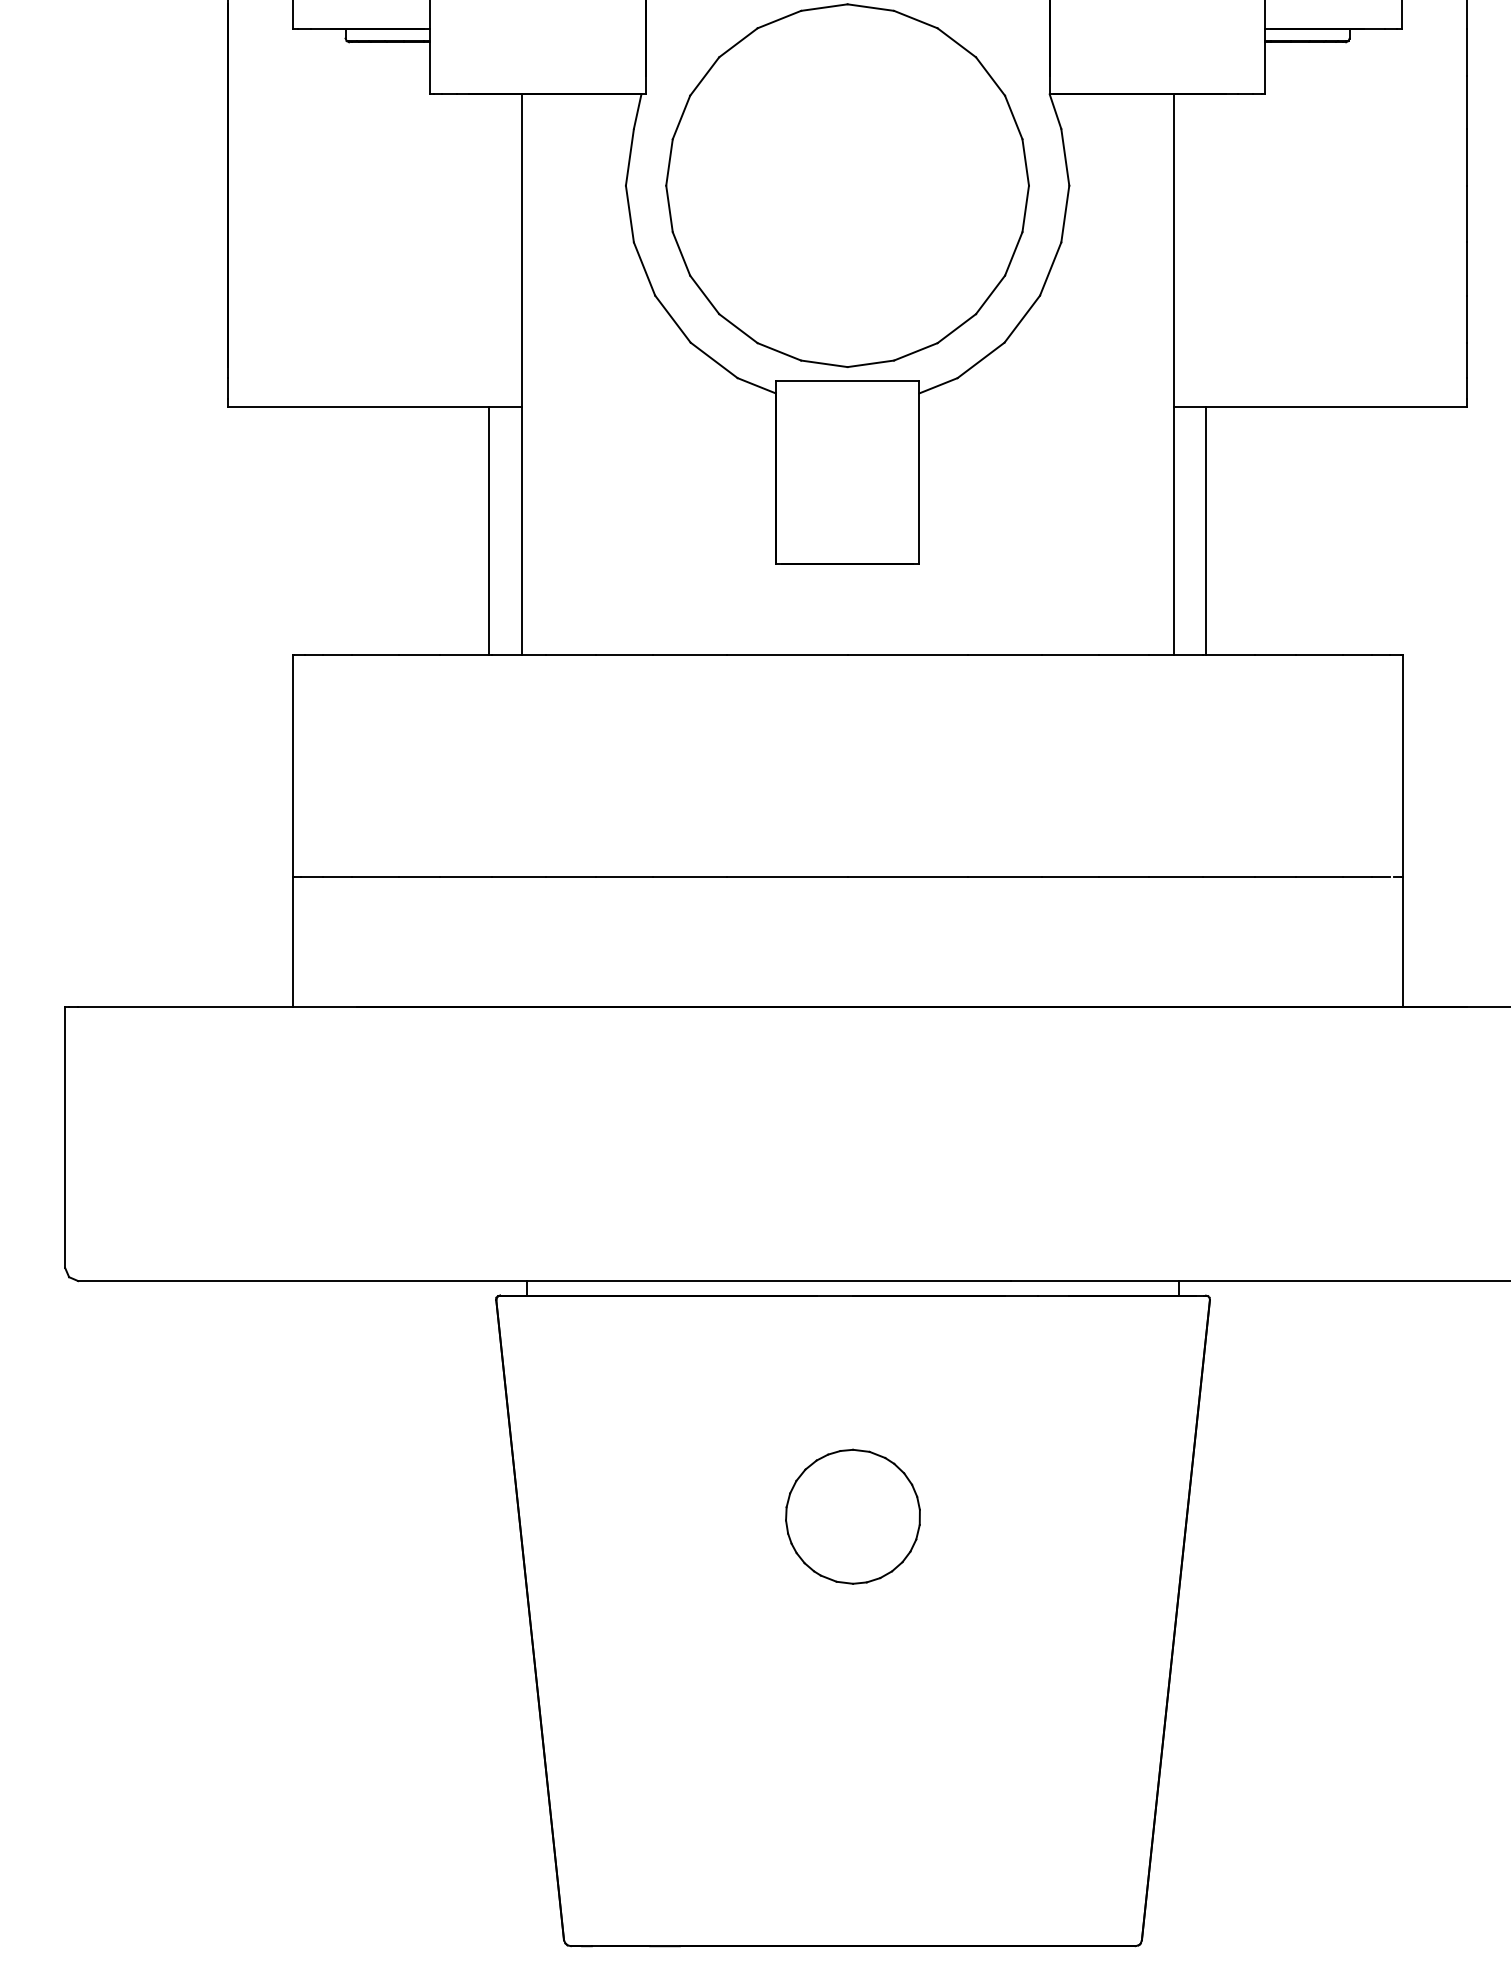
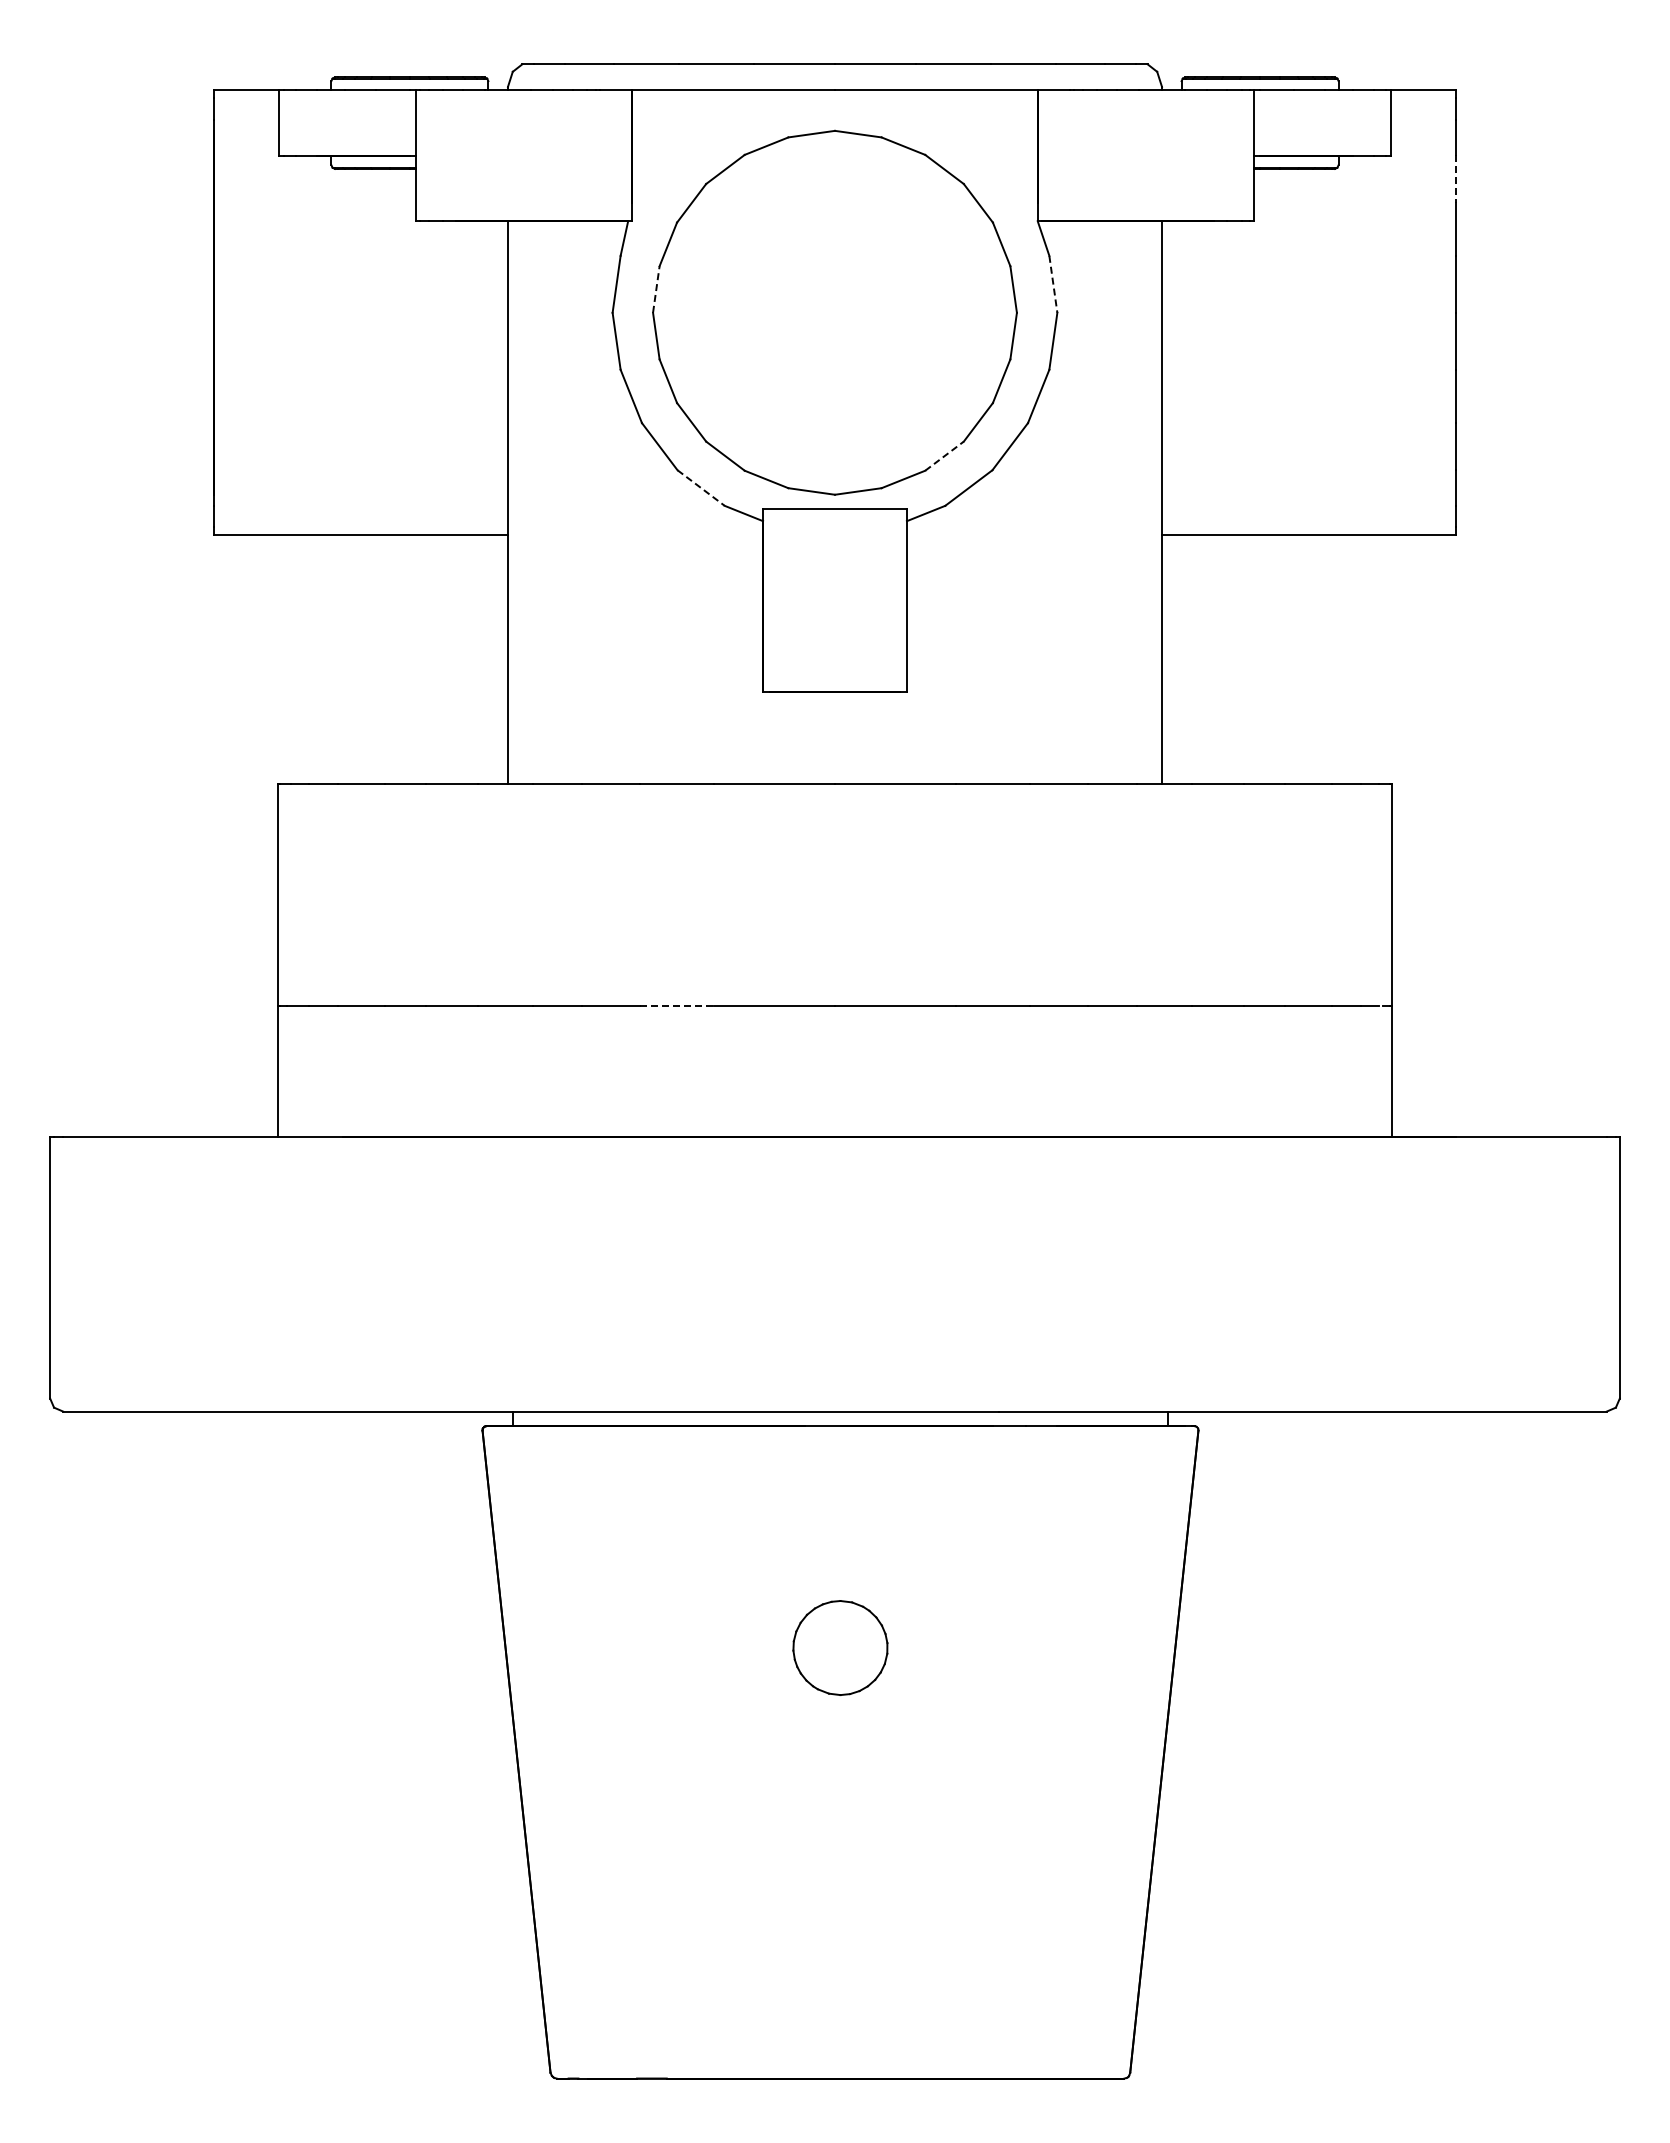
line: (1467, 51) -> (1456, 178), solid -> dashed
line: (1065, 157) -> (1053, 284), solid -> dashed
line: (669, 162) -> (656, 289), solid -> dashed
line: (956, 327) -> (944, 455), solid -> dashed
line: (714, 360) -> (701, 488), solid -> dashed
line: (489, 531) -> (475, 659), removed
line: (1206, 531) -> (1194, 659), removed
line: (690, 877) -> (677, 1006), solid -> dashed
part: (853, 1516) -> (840, 1647), size x0.7

